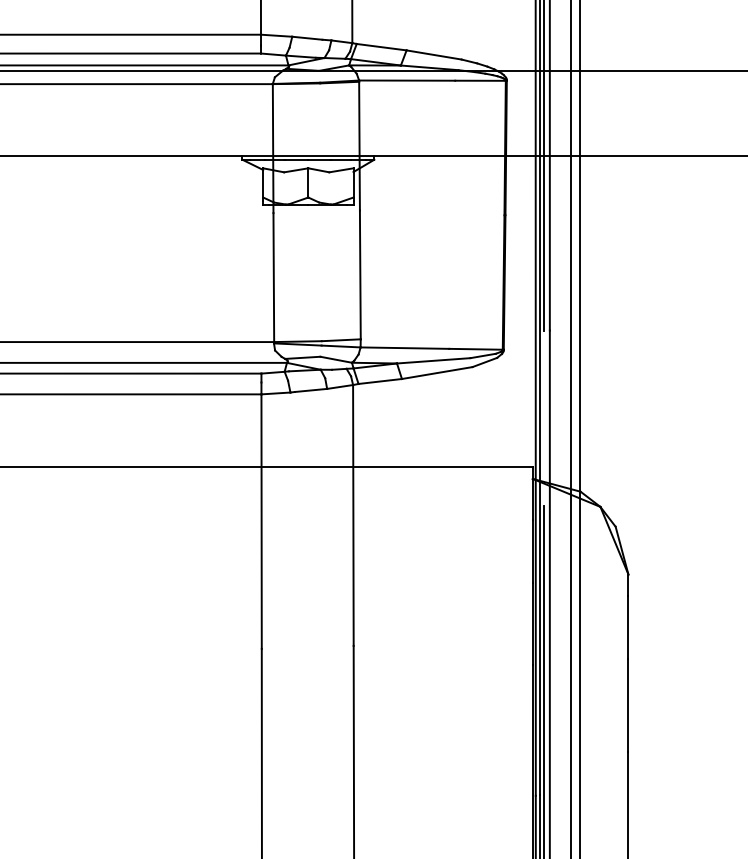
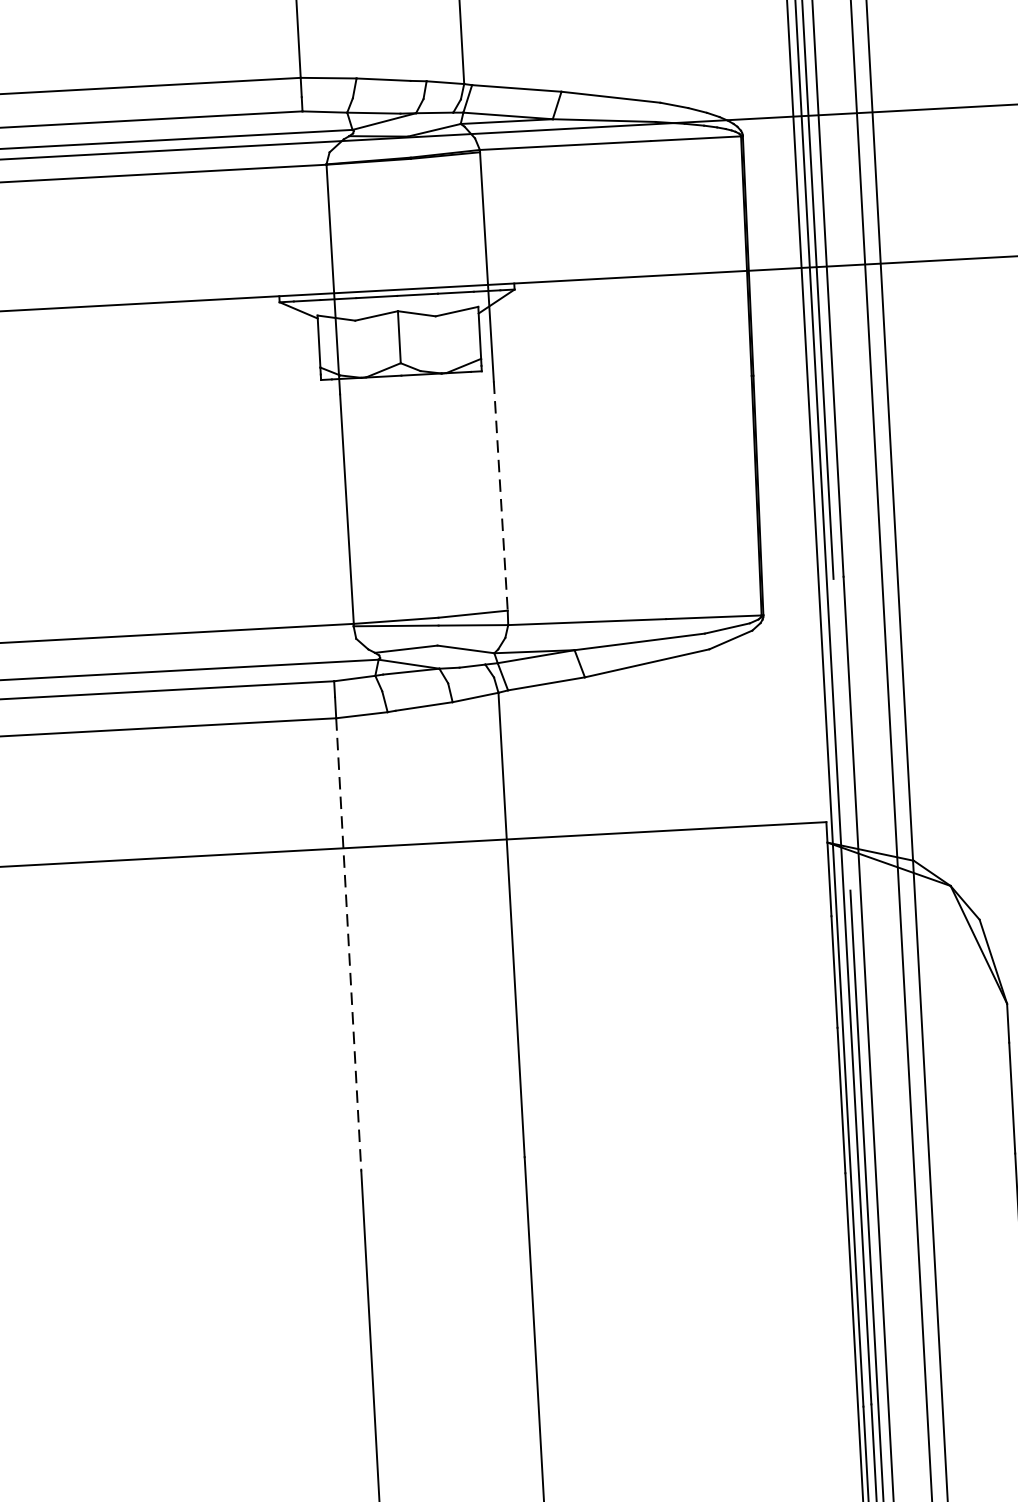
line: (360, 275) -> (501, 497), solid -> dashed
line: (261, 522) -> (348, 946), solid -> dashed

